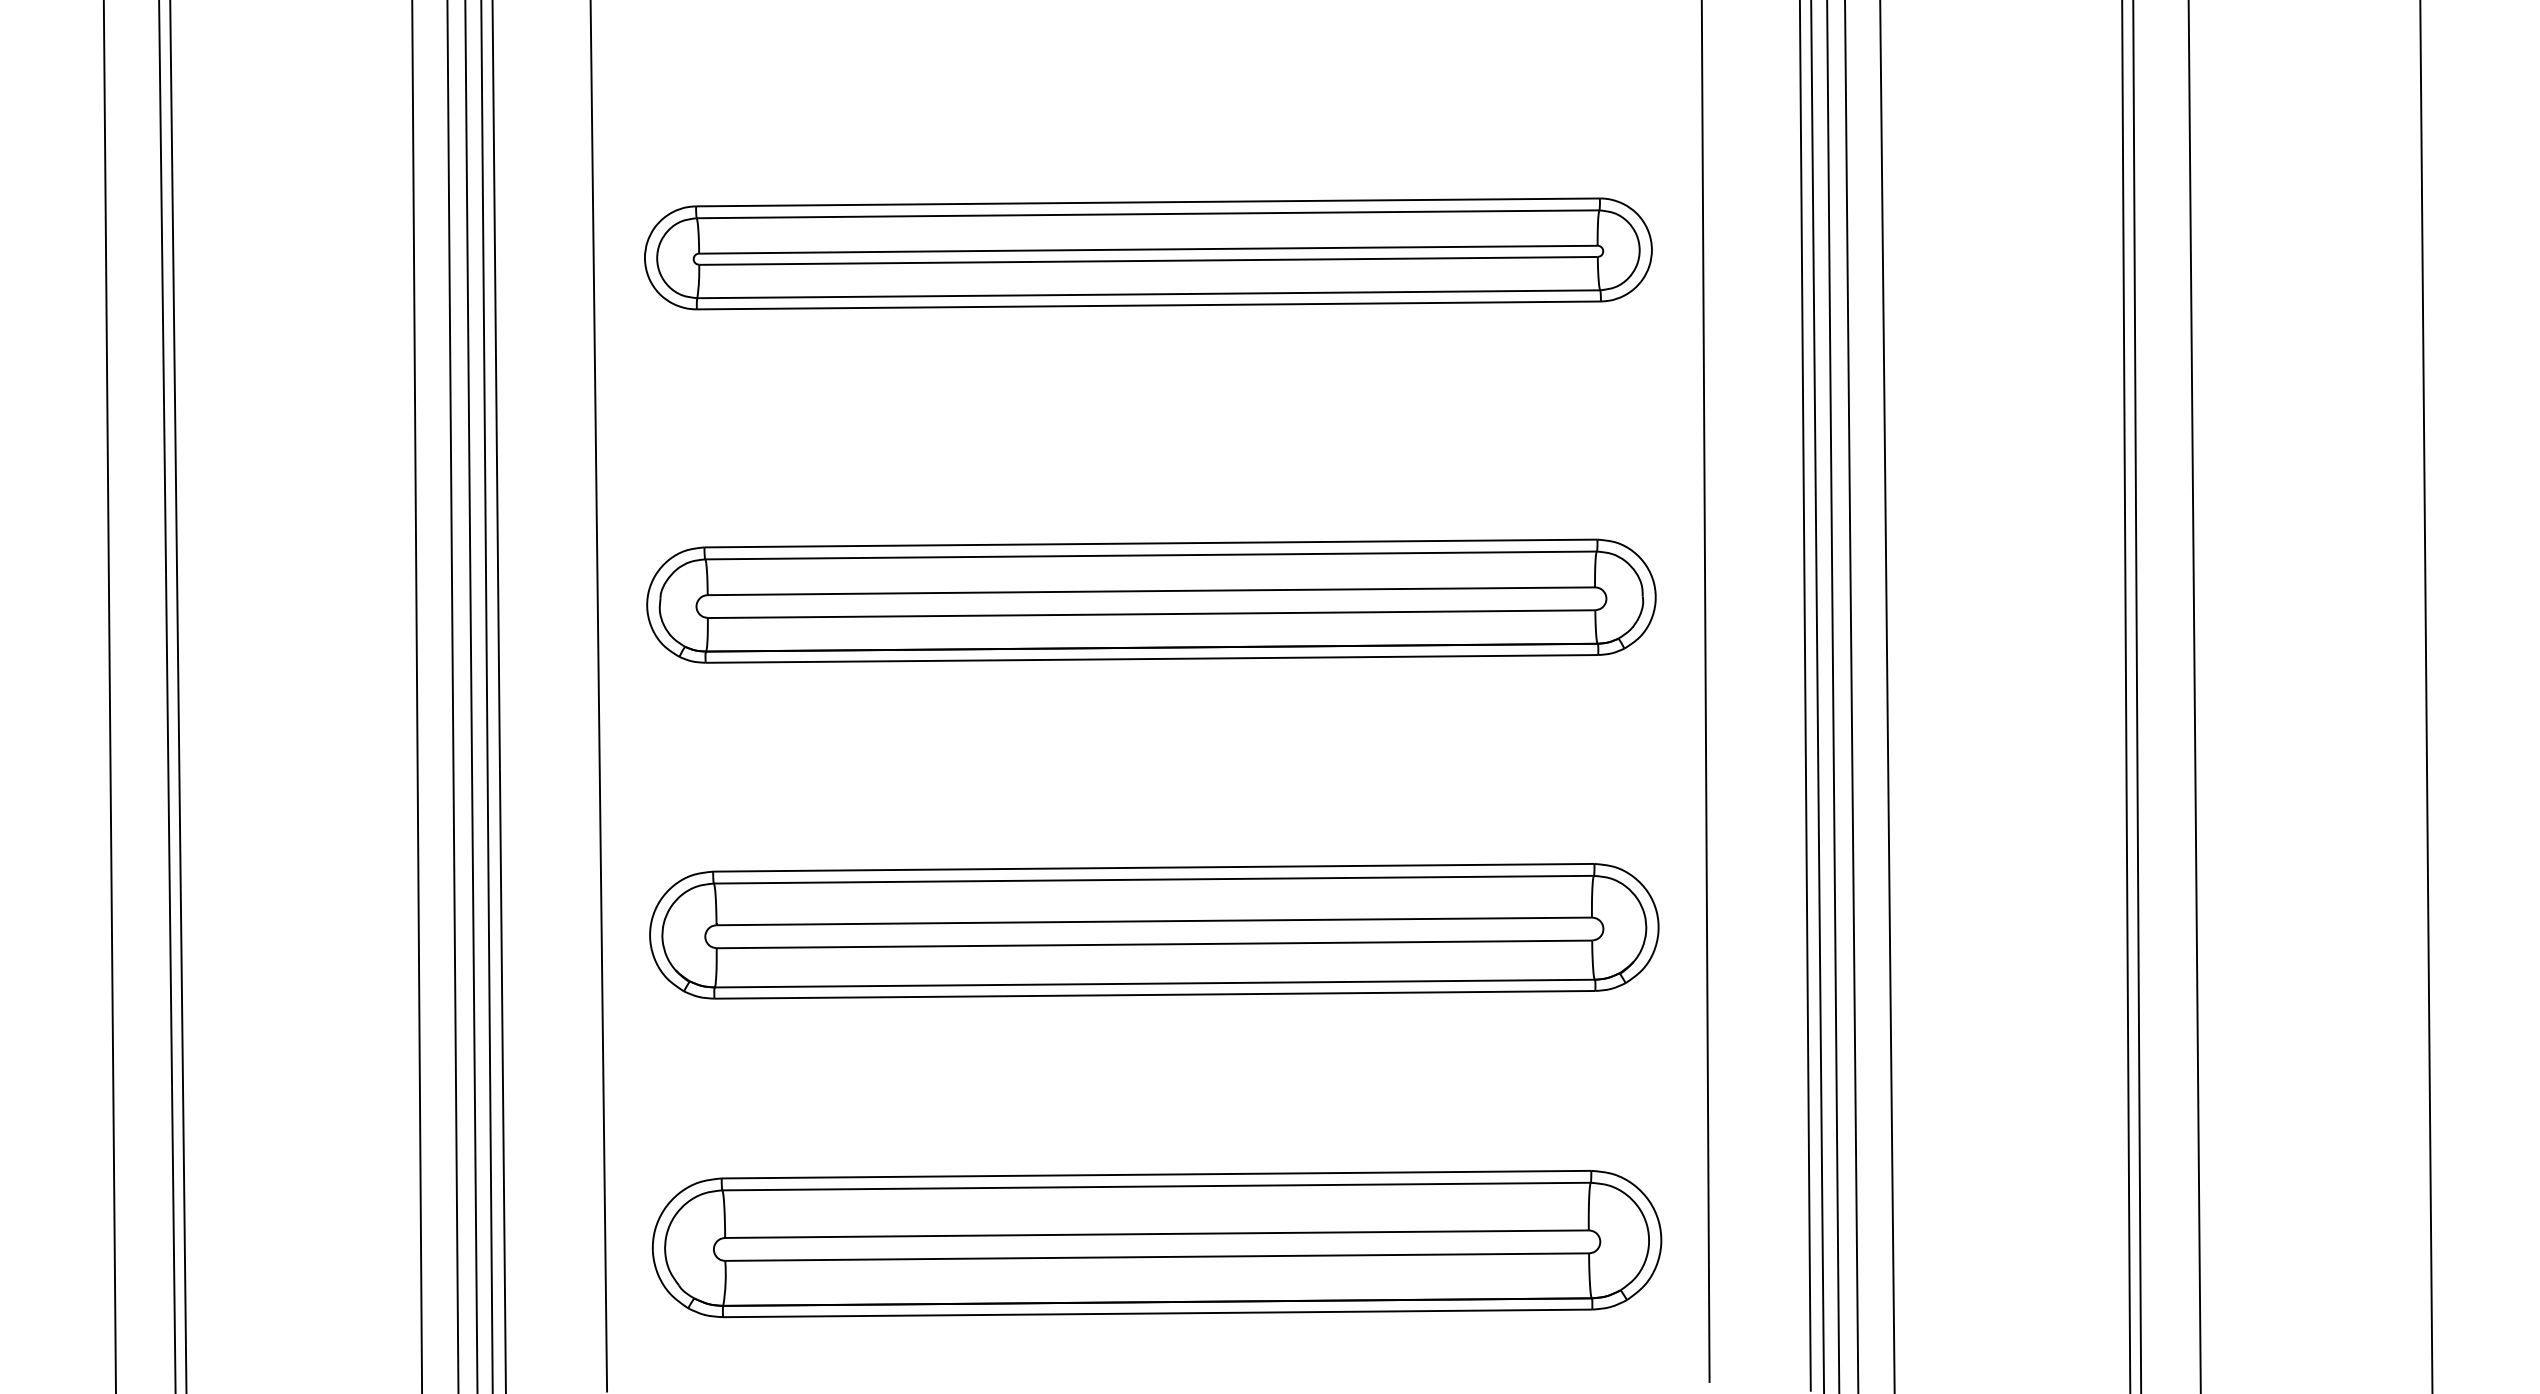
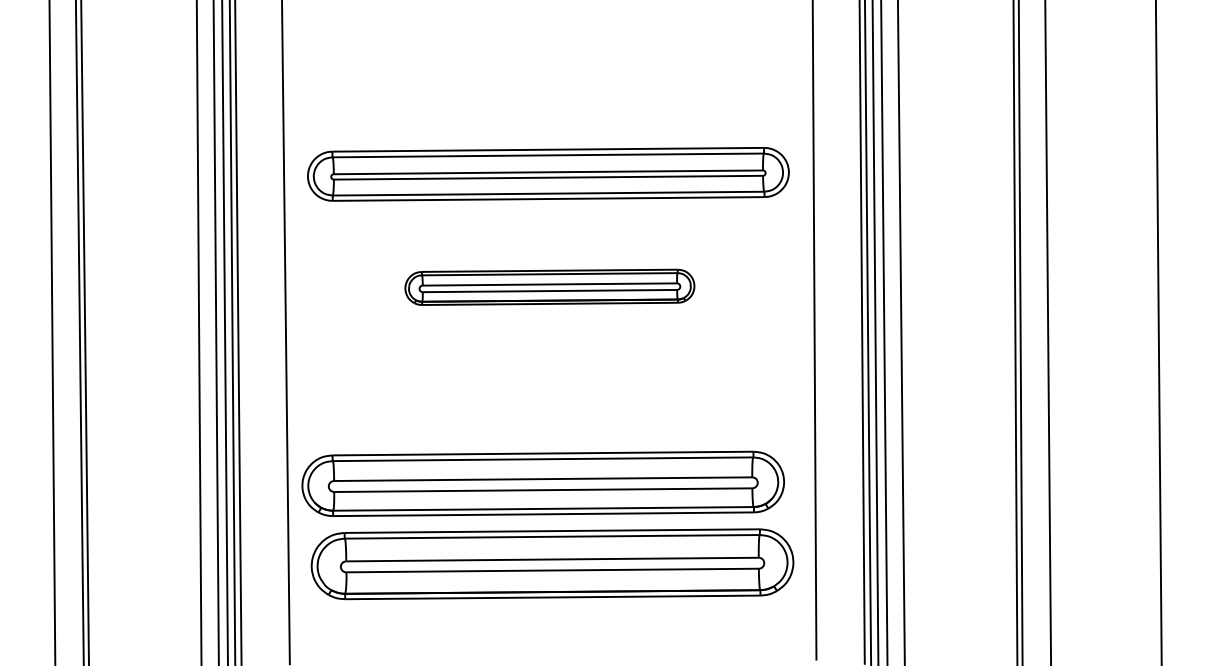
part: (1148, 254) -> (548, 174), moved
part: (1150, 601) -> (549, 287), size x0.6
part: (1152, 930) -> (542, 483), moved
part: (1156, 1244) -> (552, 564), moved

